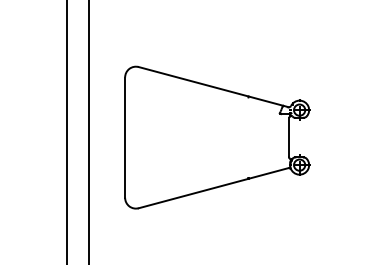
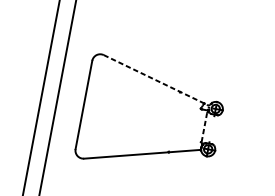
line: (213, 87) -> (155, 80), solid -> dashed
line: (289, 137) -> (204, 127), solid -> dashed

